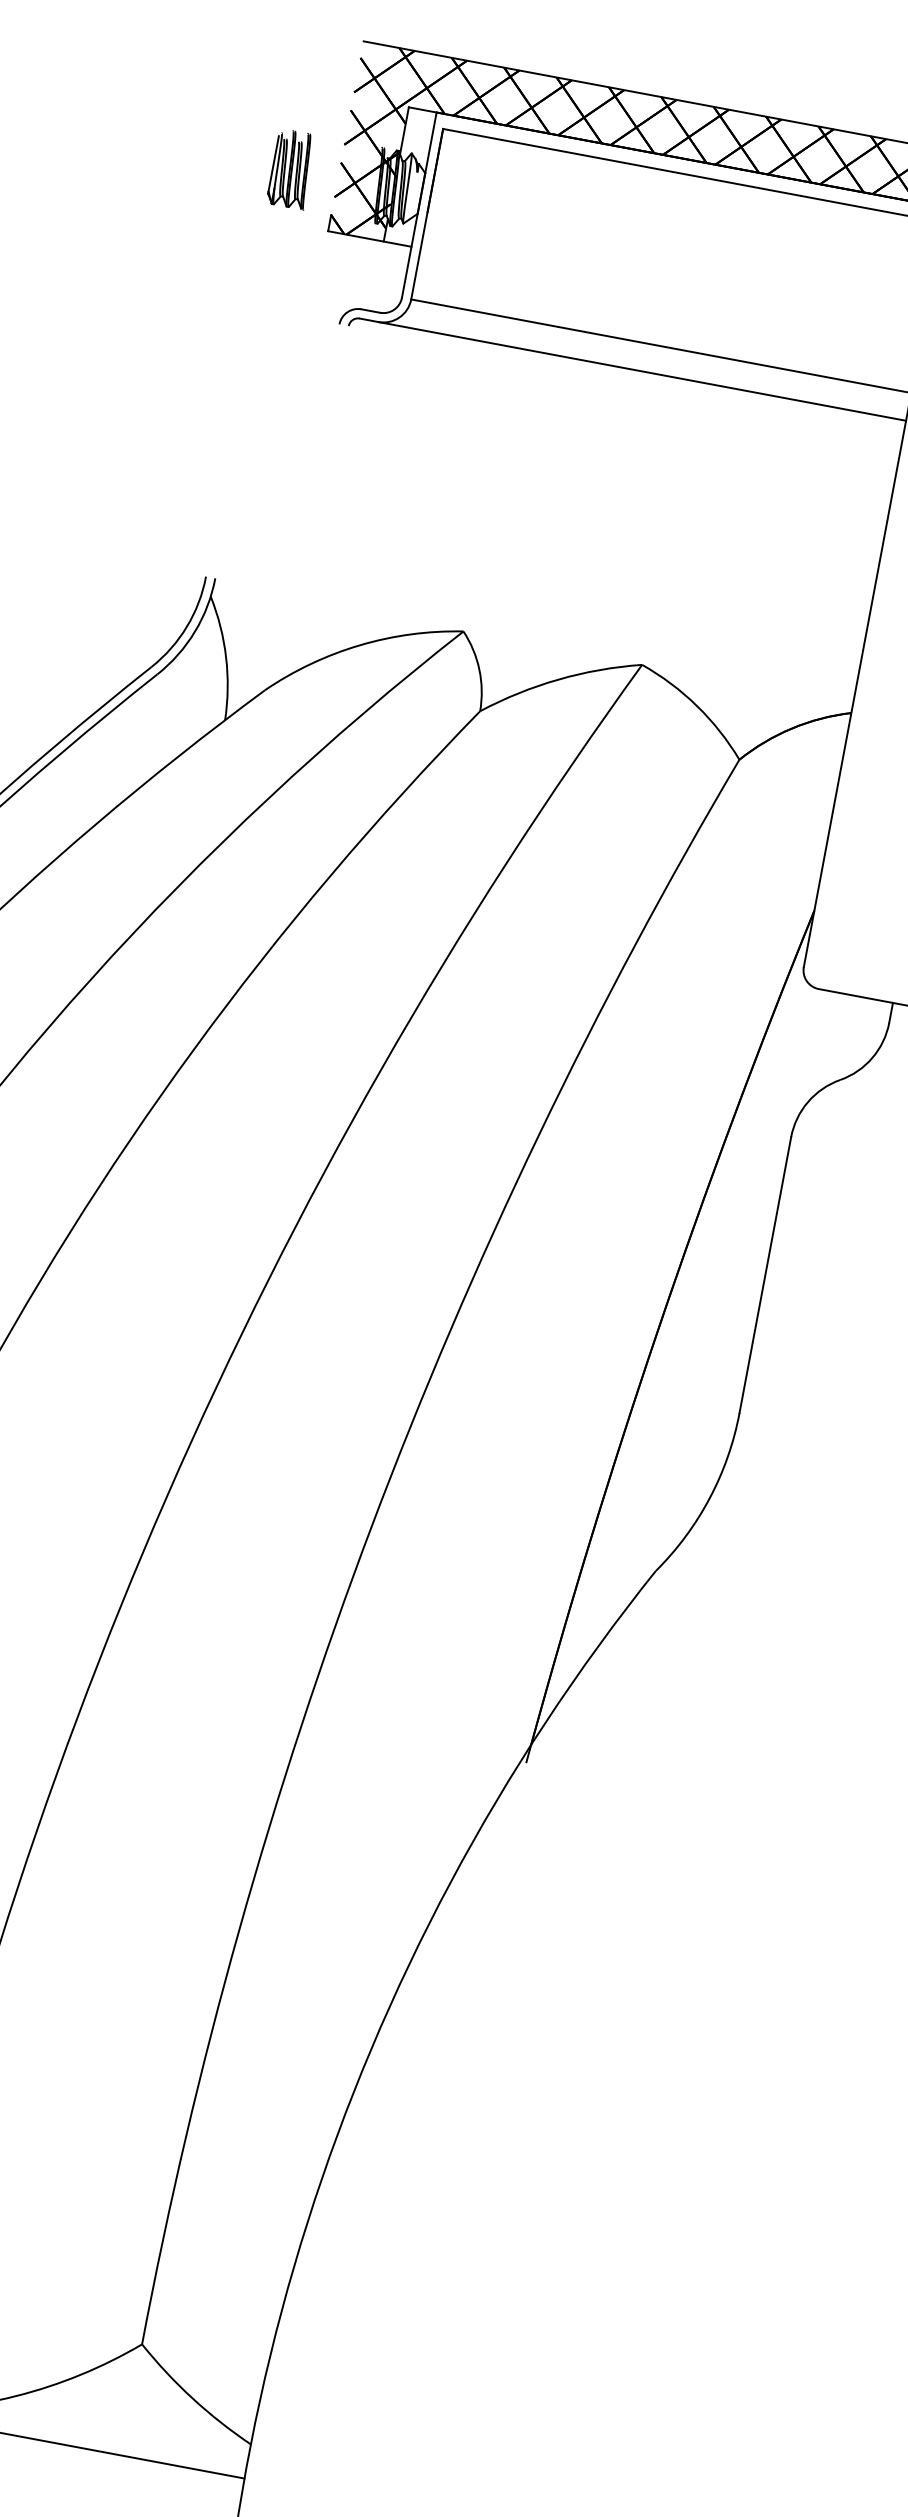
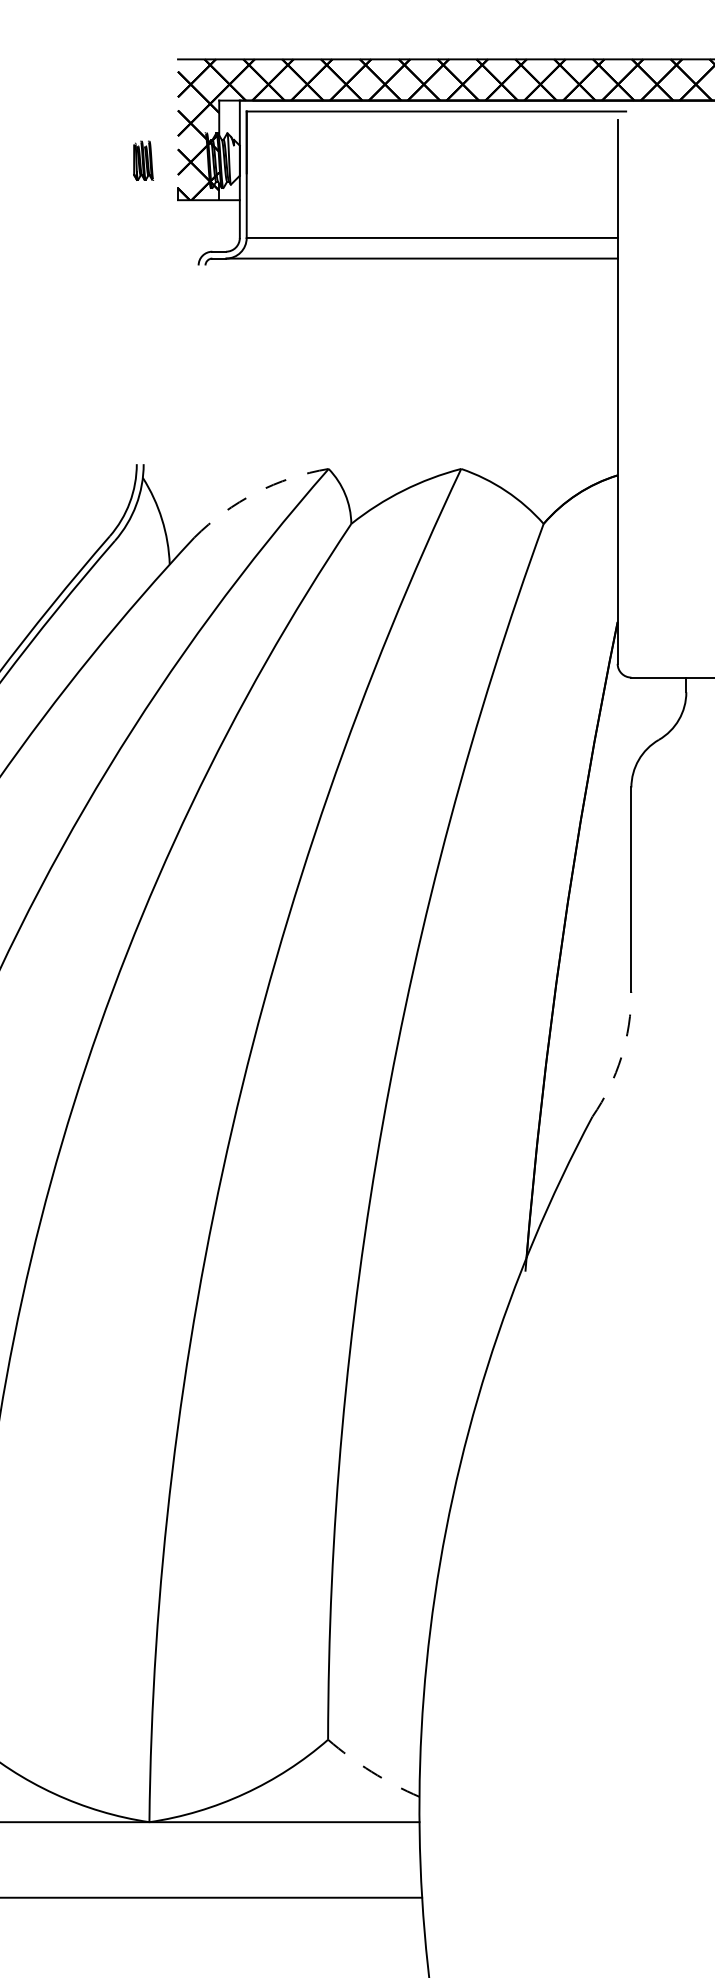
part: (291, 168) -> (143, 160), size x0.7
arc: (360, 645) -> (256, 492), solid -> dashed
arc: (709, 1498) -> (621, 1057), solid -> dashed
arc: (192, 2398) -> (371, 1771), solid -> dashed

